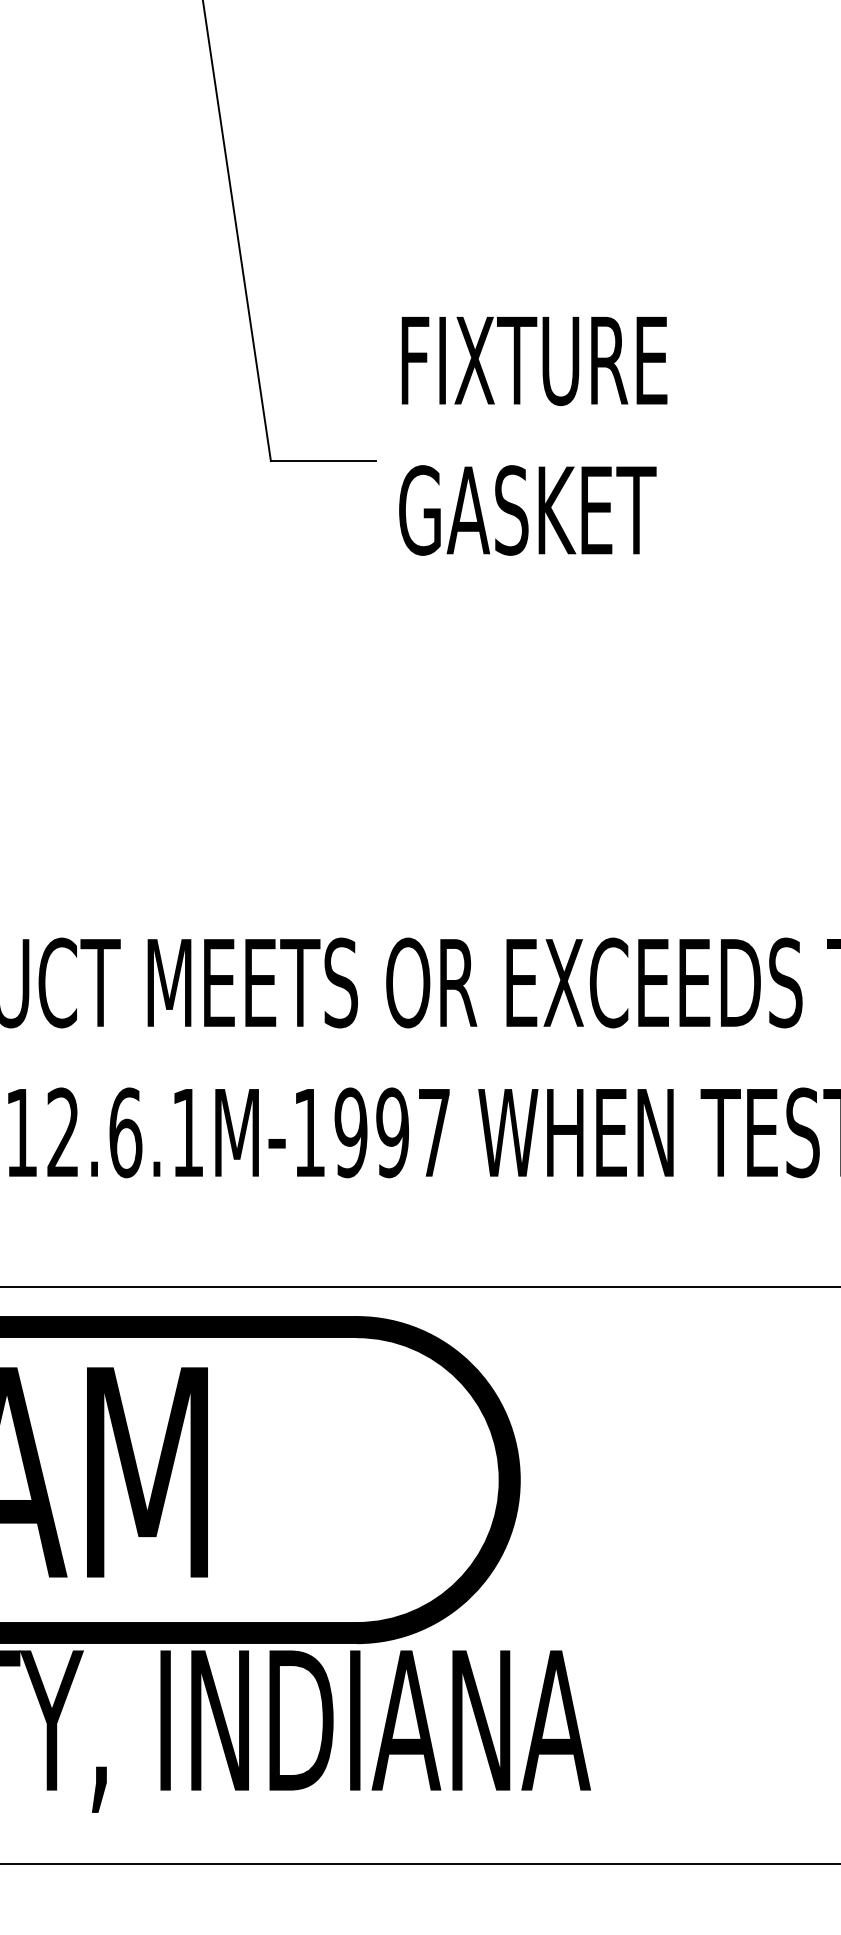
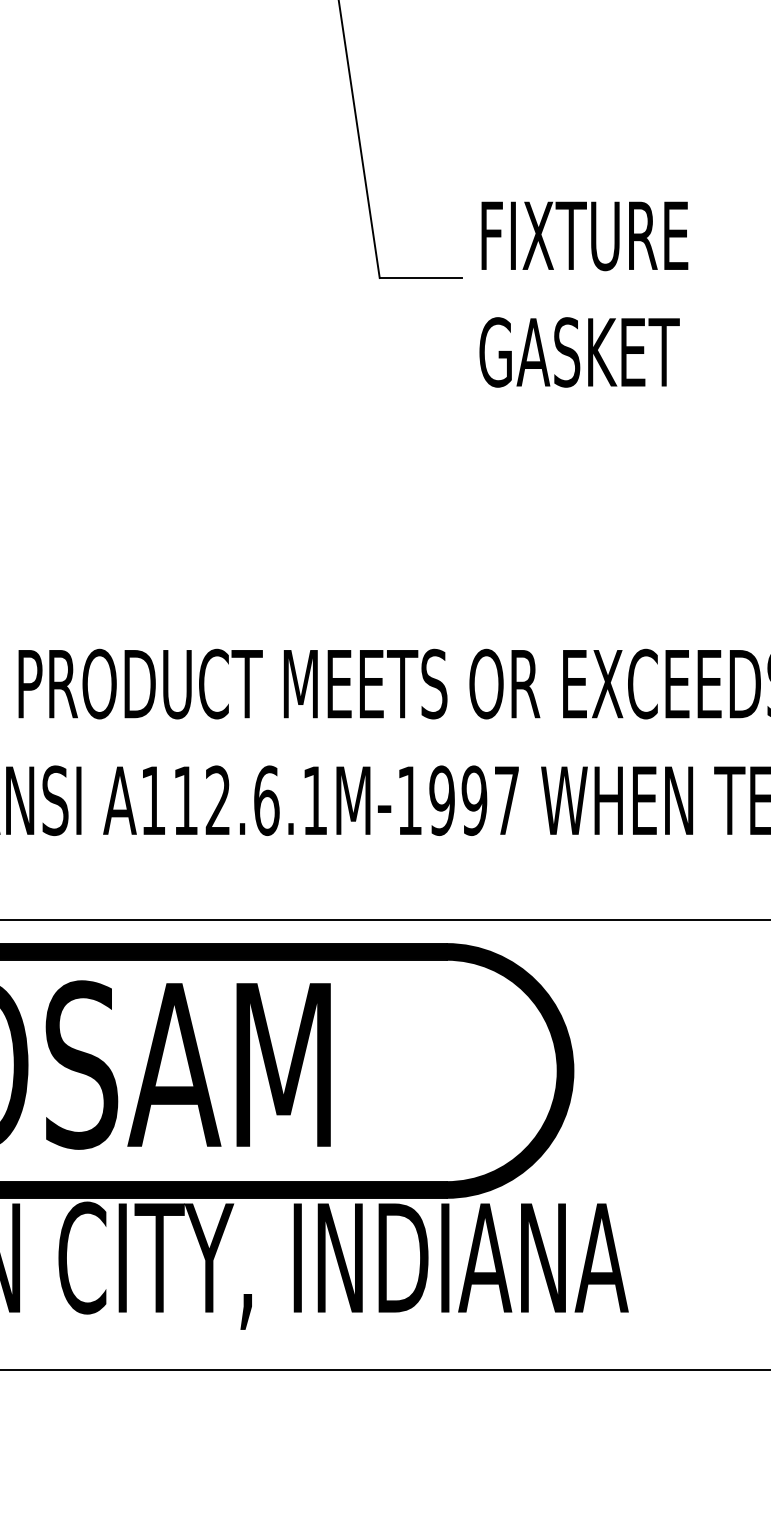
text: (532, 436) -> (583, 294), moved

